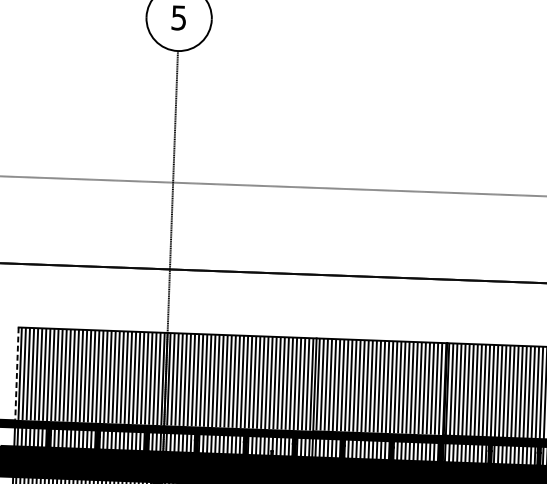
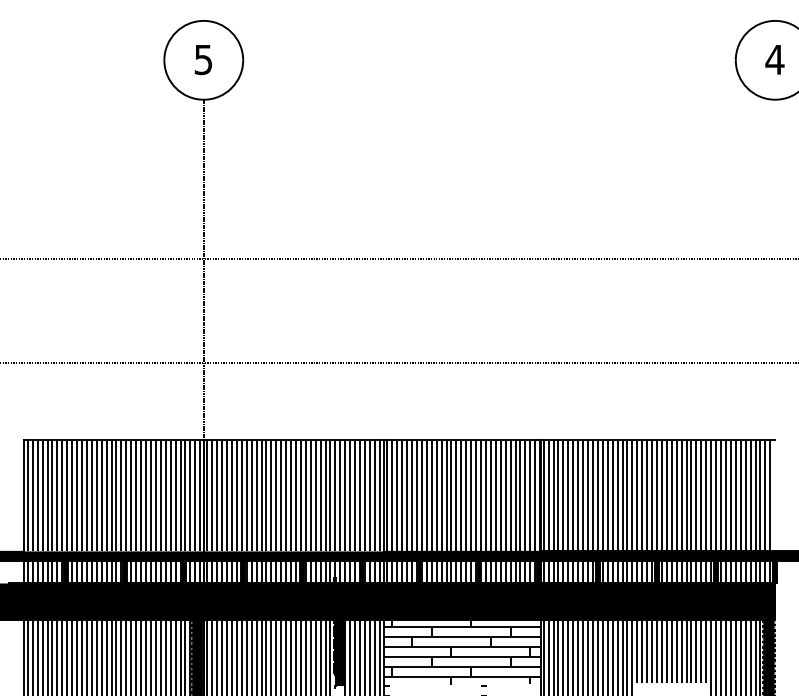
line: (16, 373) -> (23, 495), dashed -> solid

